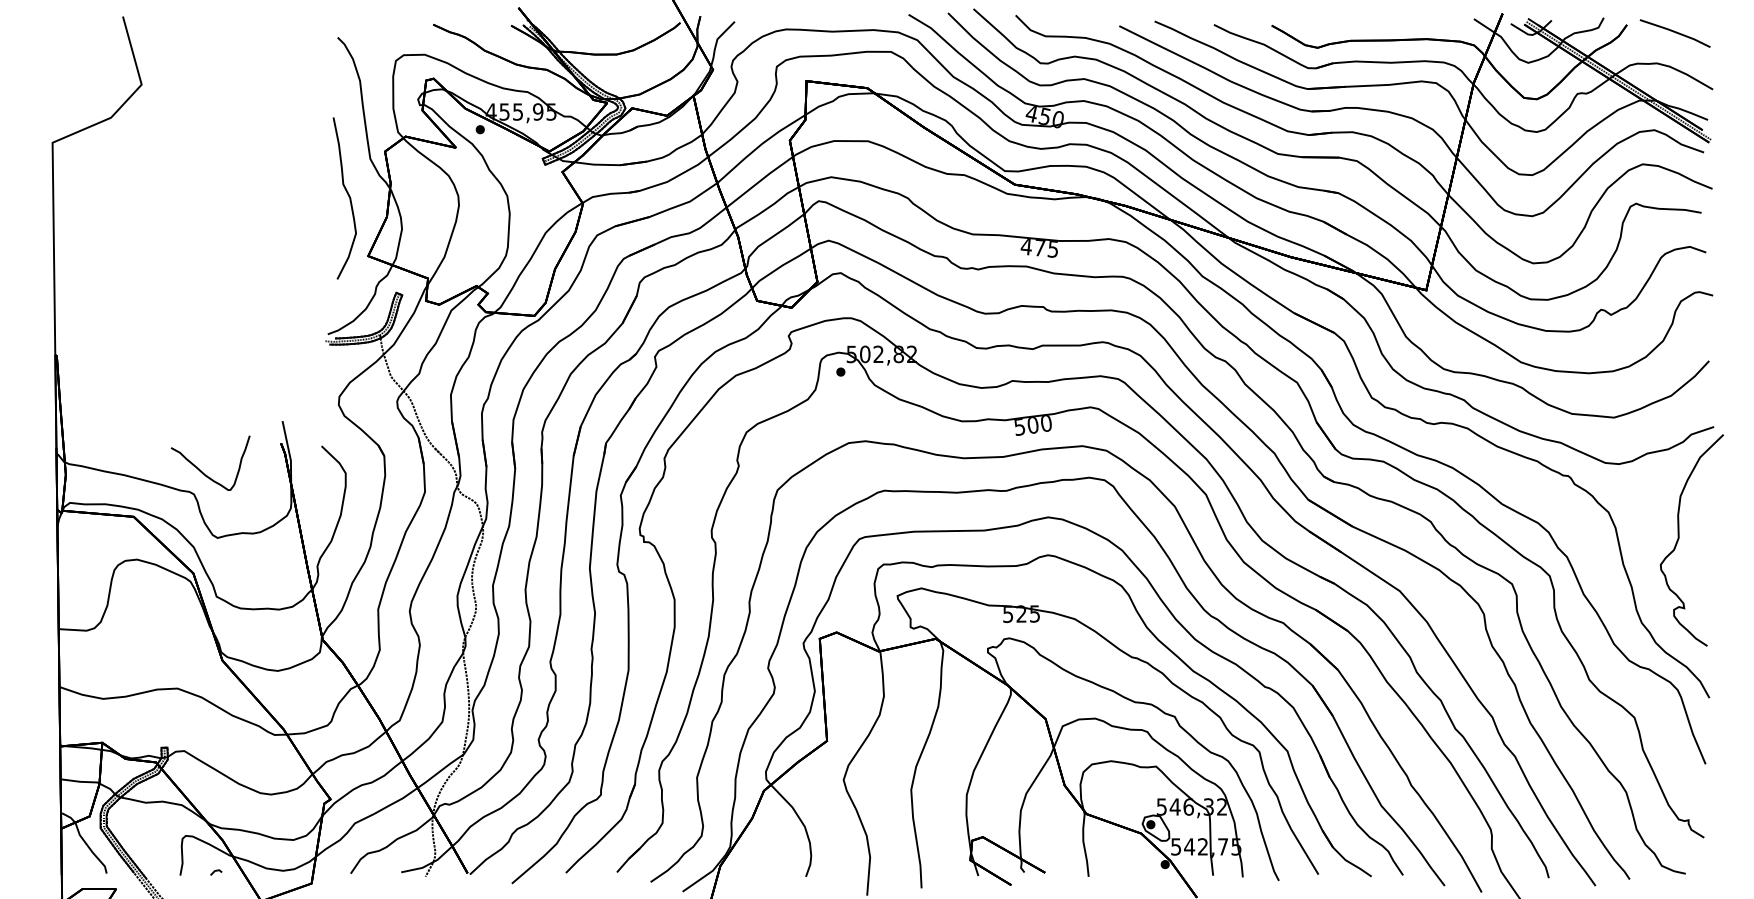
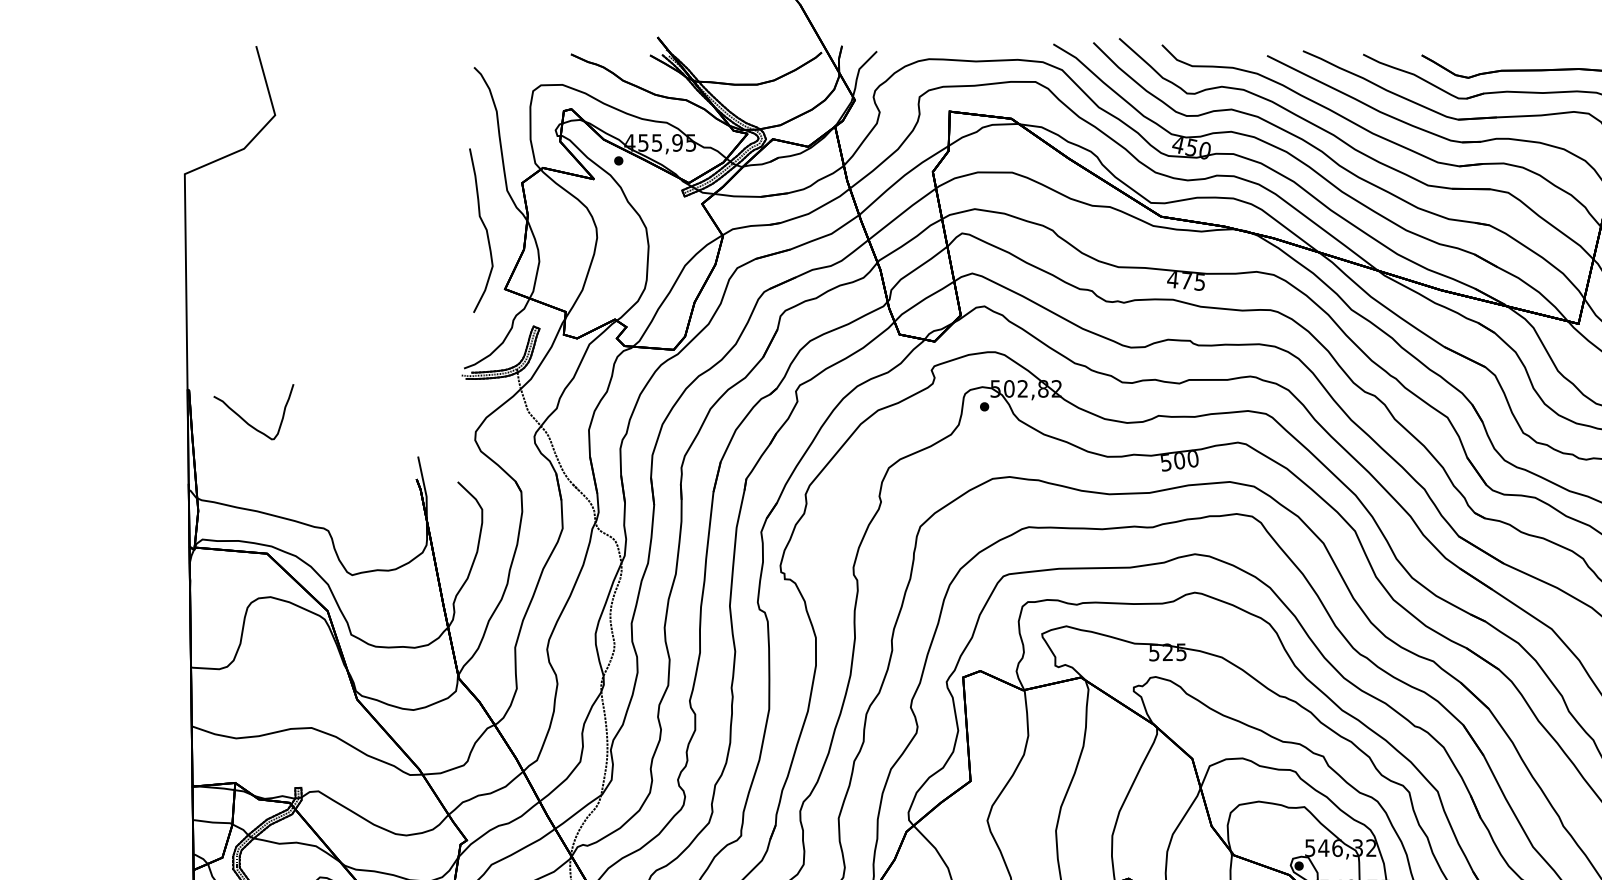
curve: (201, 470) -> (244, 419), moved

